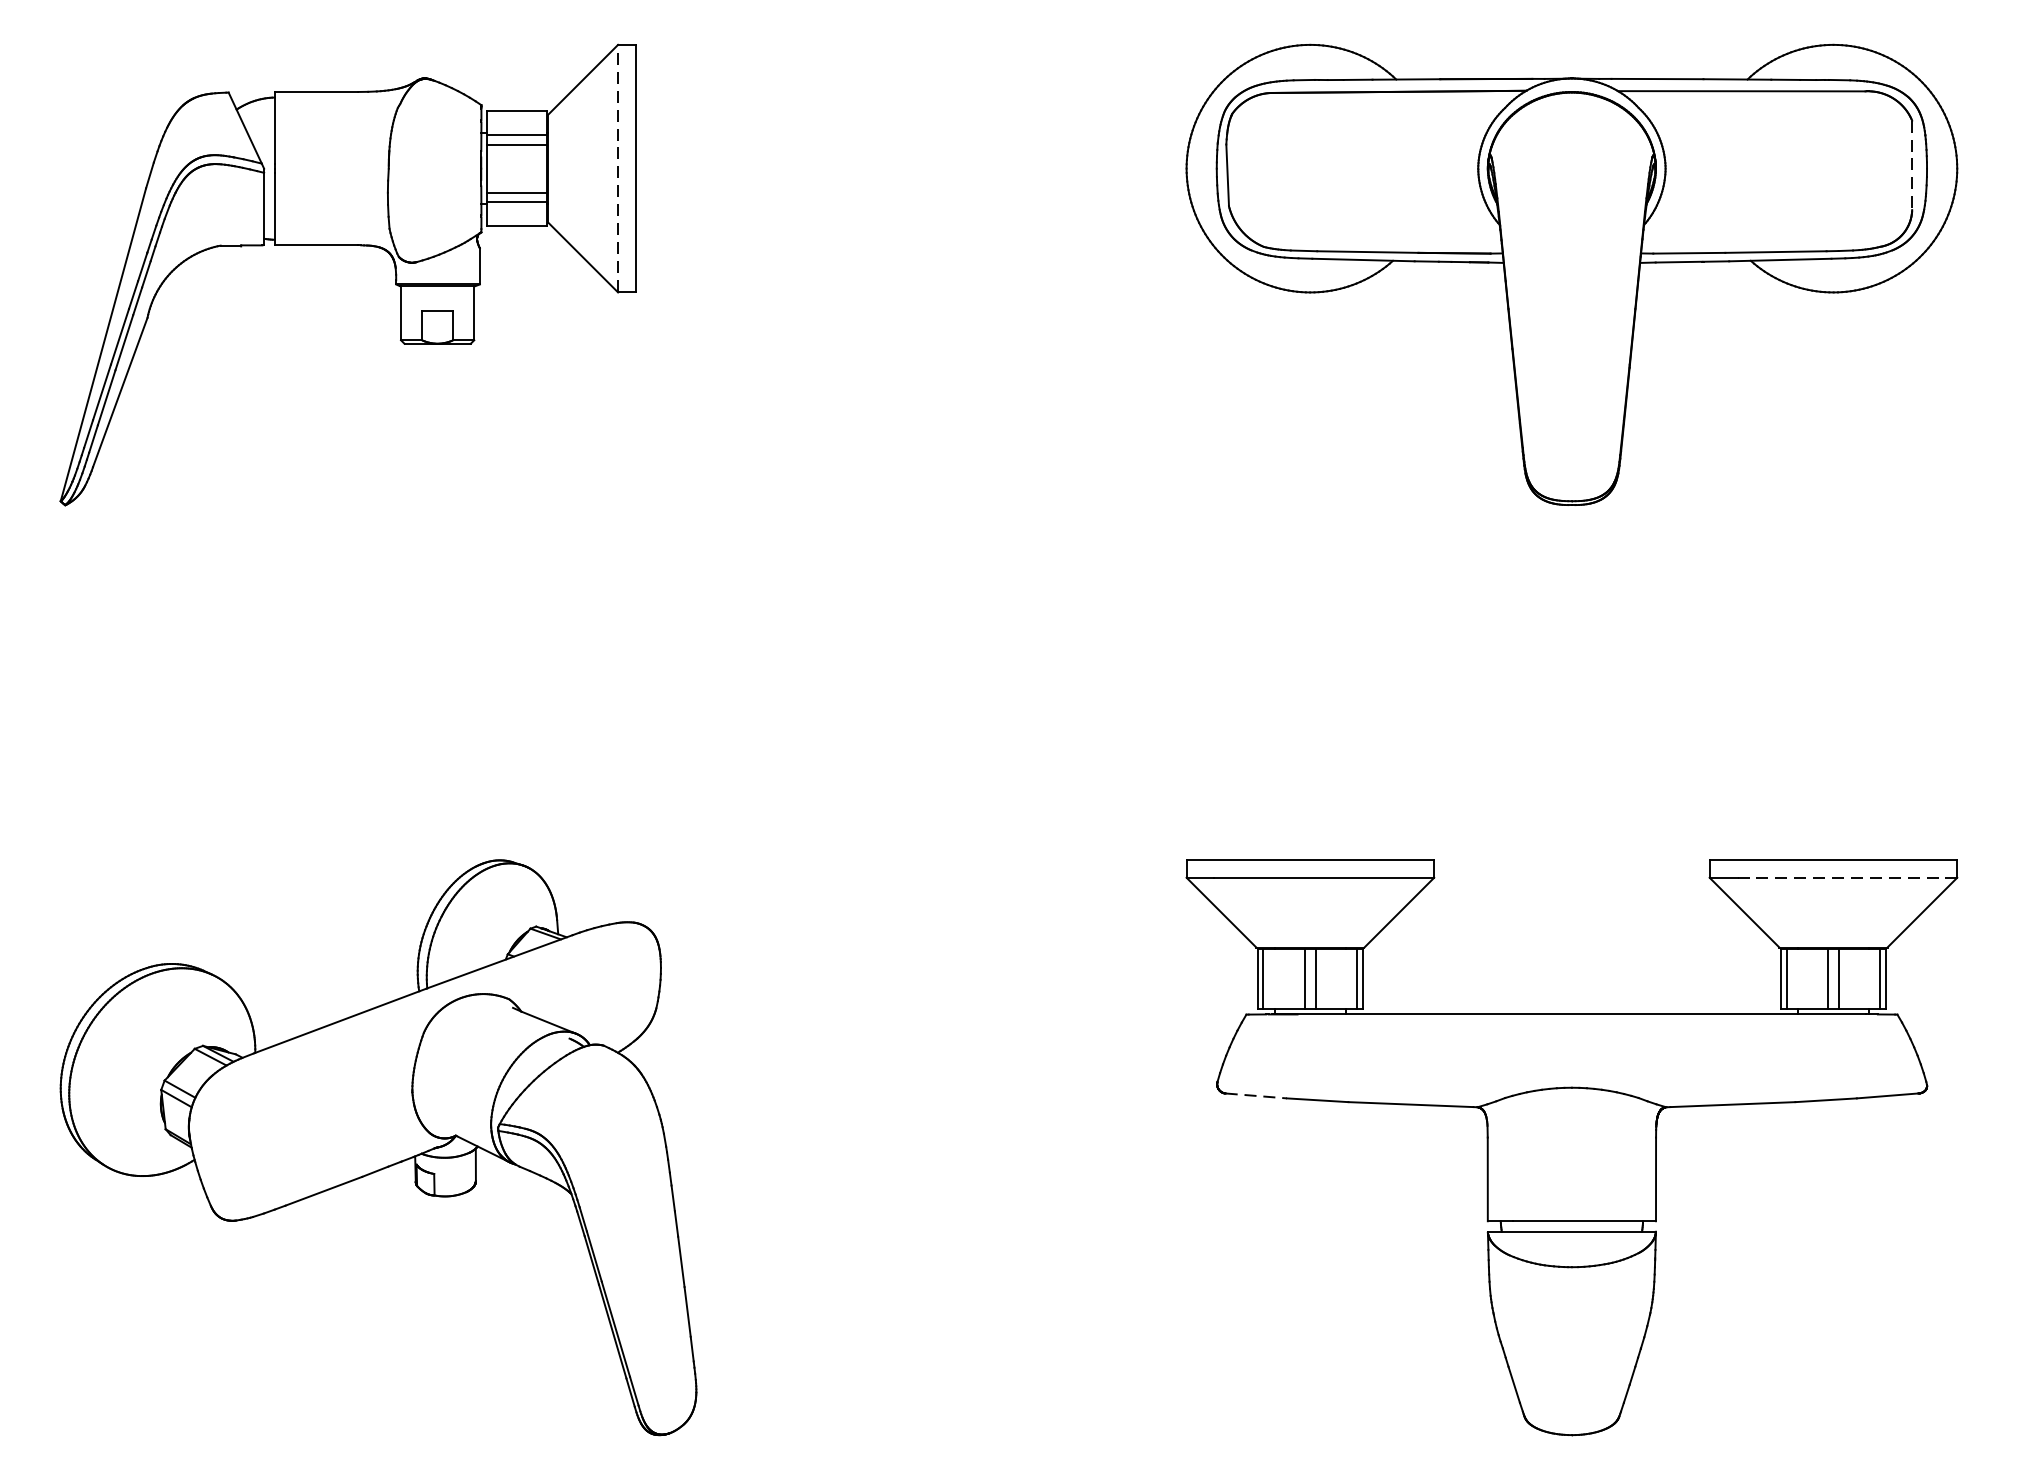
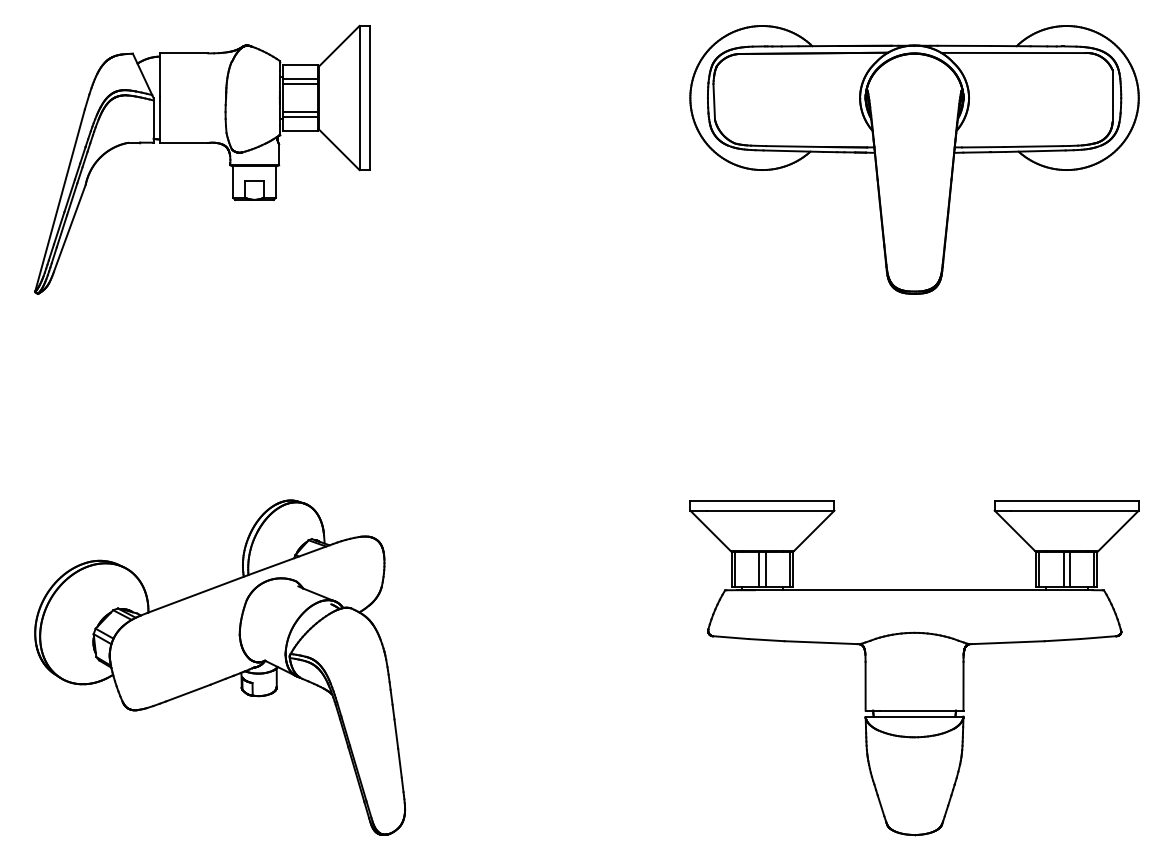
line: (1912, 166) -> (1112, 96), dashed -> solid
line: (618, 167) -> (359, 97), dashed -> solid
line: (1846, 877) -> (1074, 510), dashed -> solid
line: (1255, 1095) -> (730, 637), dashed -> solid

